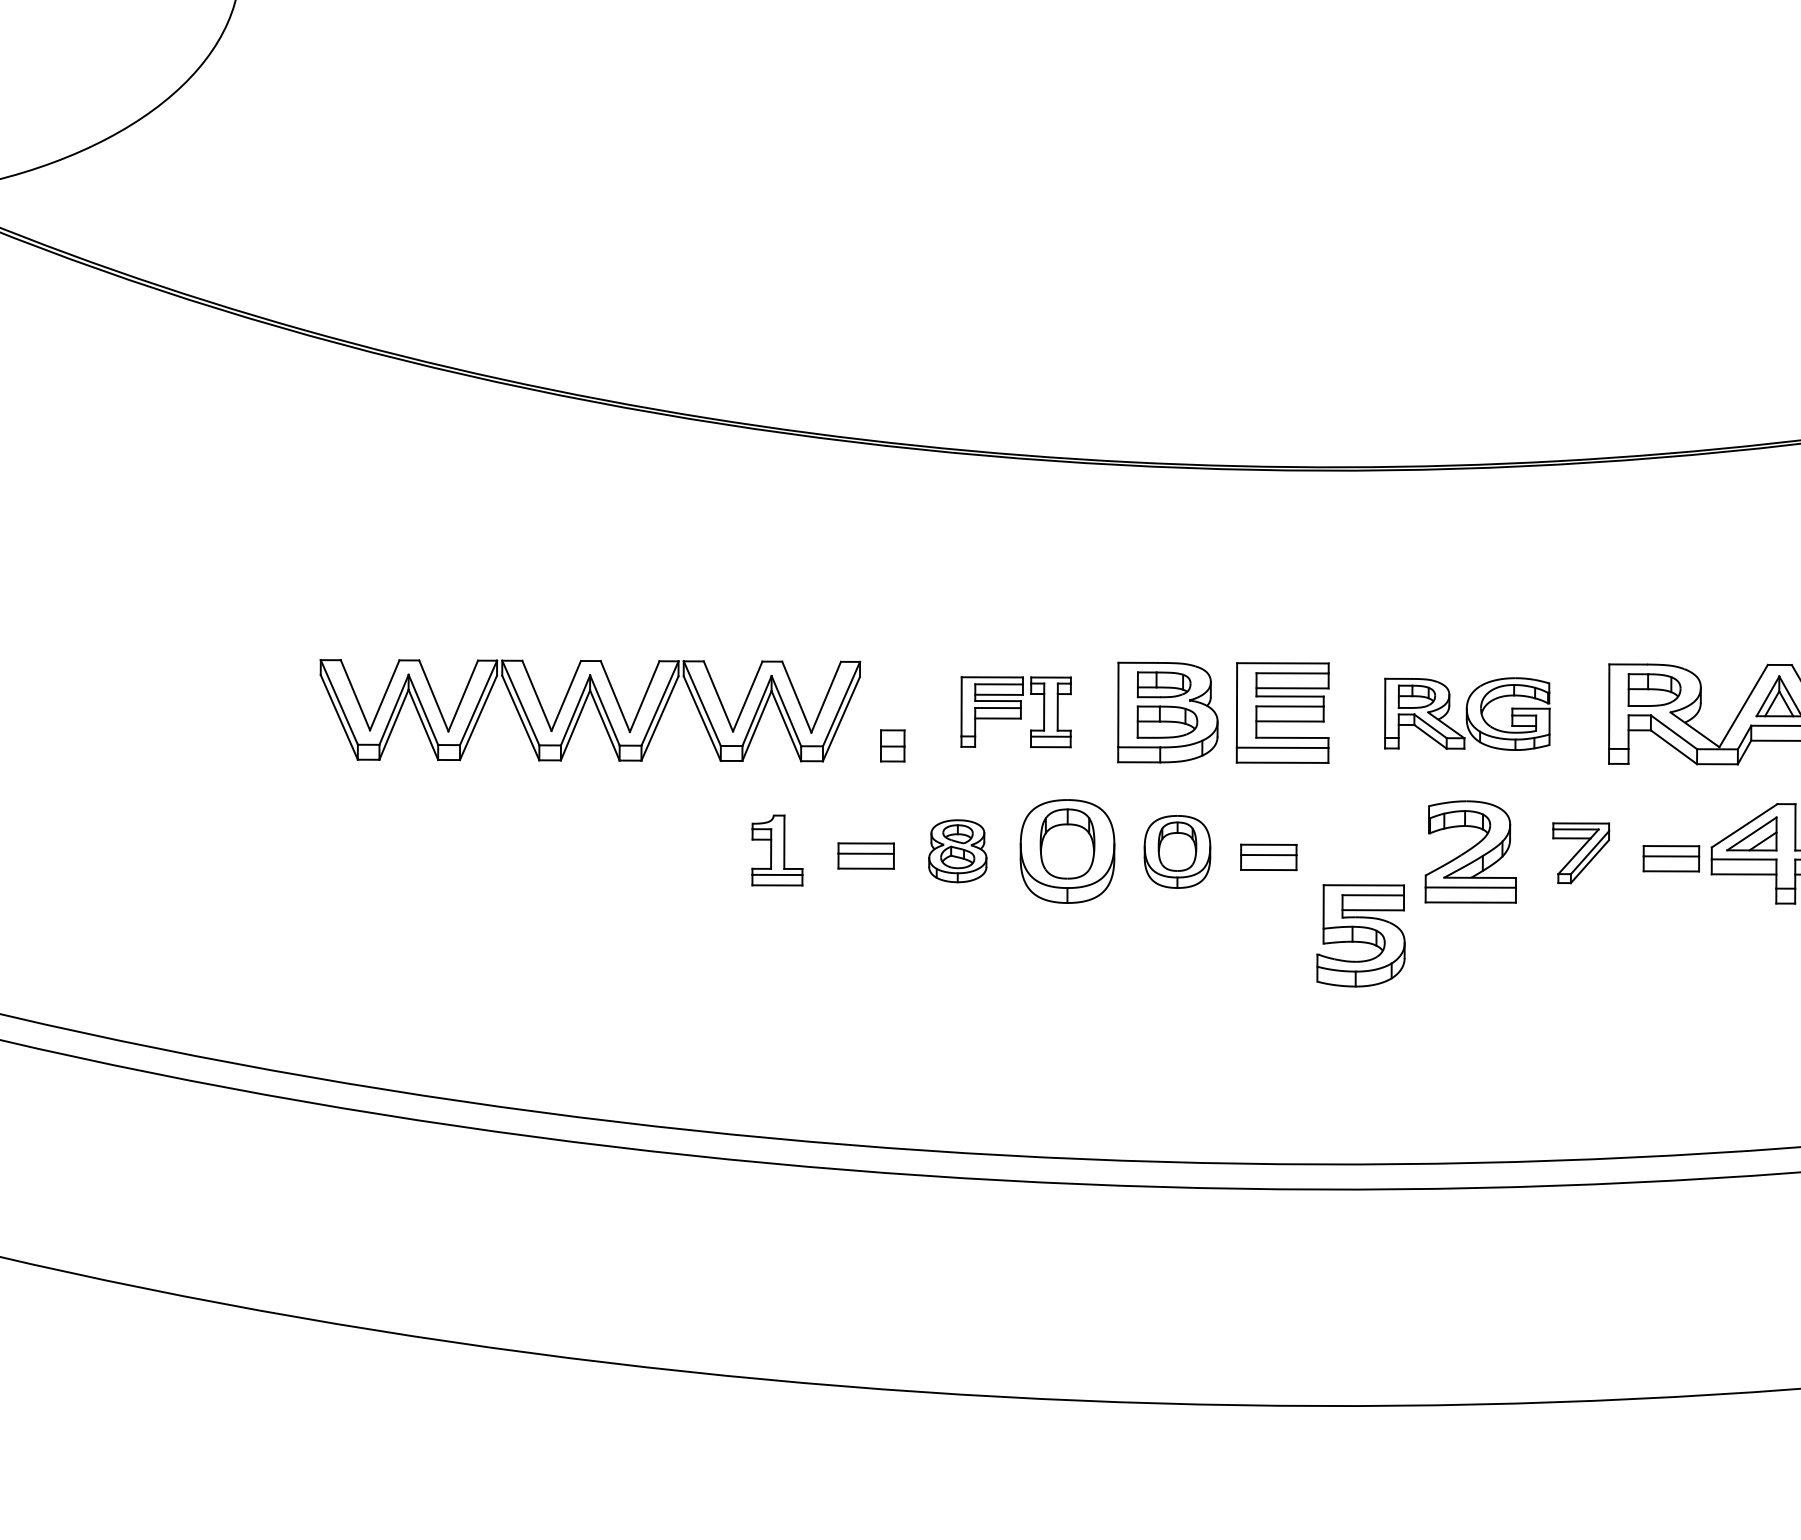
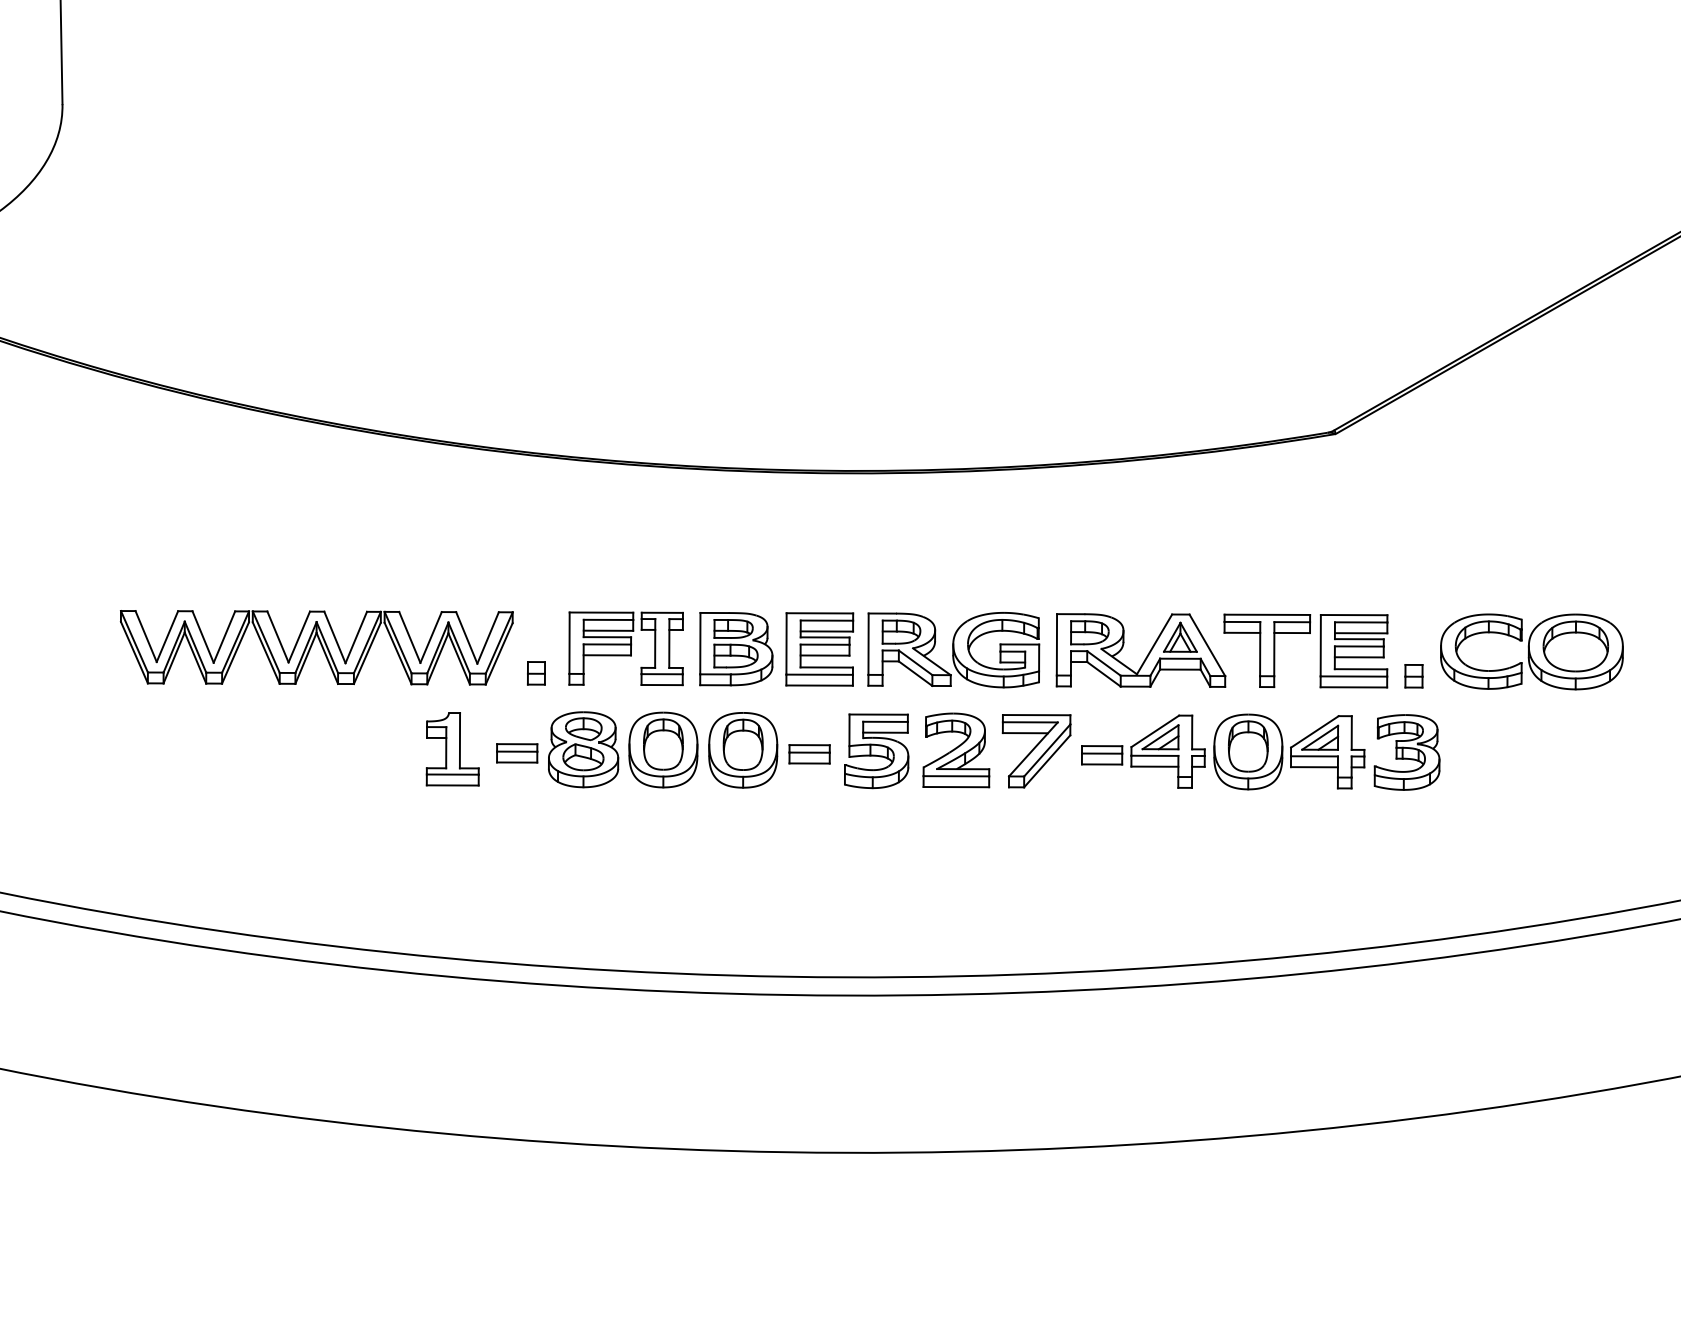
part: (1015, 711) -> (625, 648), size x1.43
part: (1466, 714) -> (953, 650), size x1.43
part: (777, 850) -> (452, 749), size x1.43
part: (957, 850) -> (583, 749), size x1.67
part: (1177, 852) -> (743, 750), size x1.43
part: (1581, 853) -> (1036, 751), size x1.67
part: (1360, 936) -> (876, 751), moved

